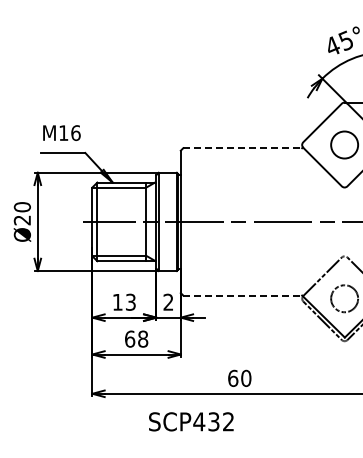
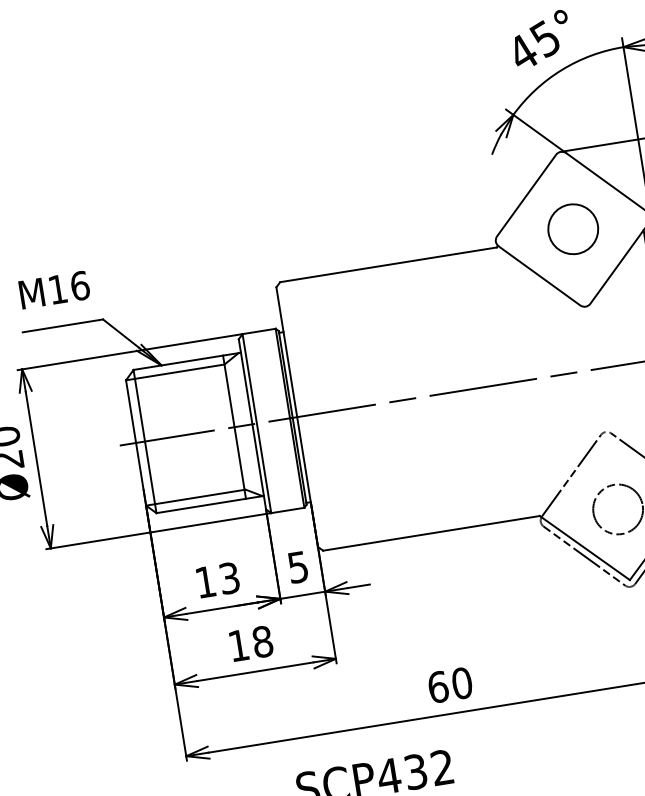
line: (243, 148) -> (389, 265), dashed -> solid
line: (243, 295) -> (432, 533), dashed -> solid
text: (168, 301) -> (297, 565), 2 -> 5
text: (130, 338) -> (239, 644), 68 -> 18

